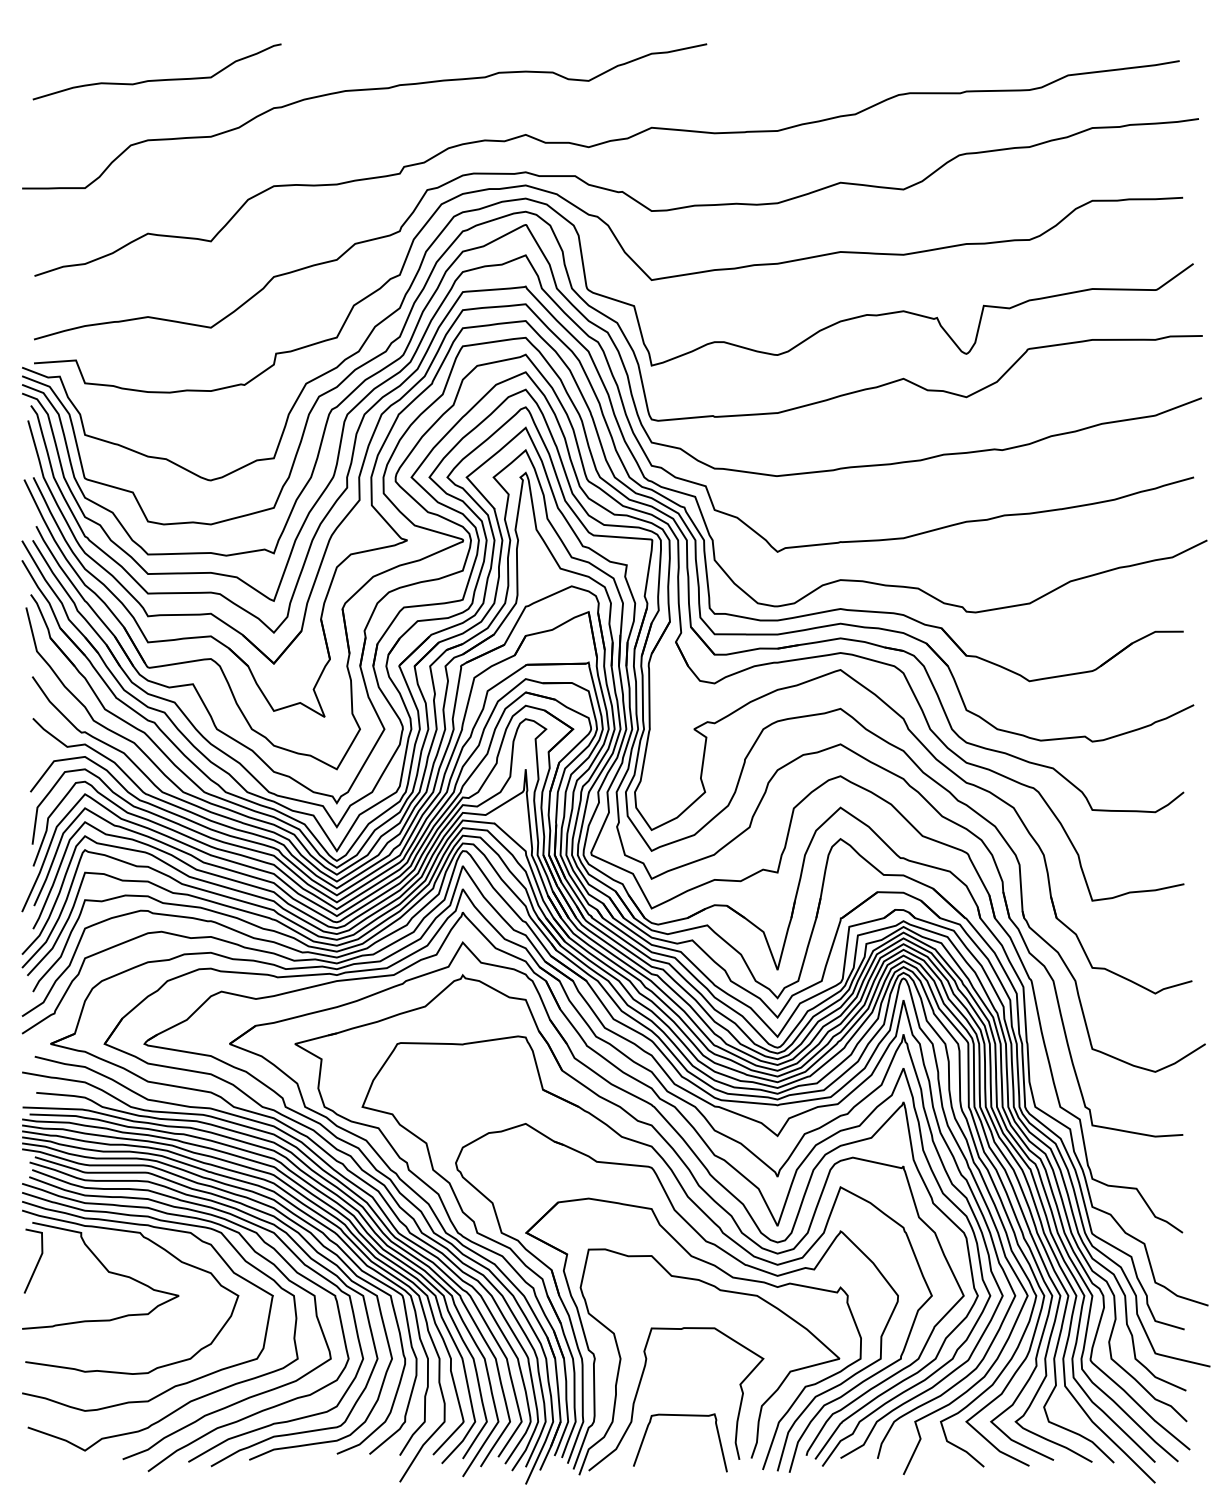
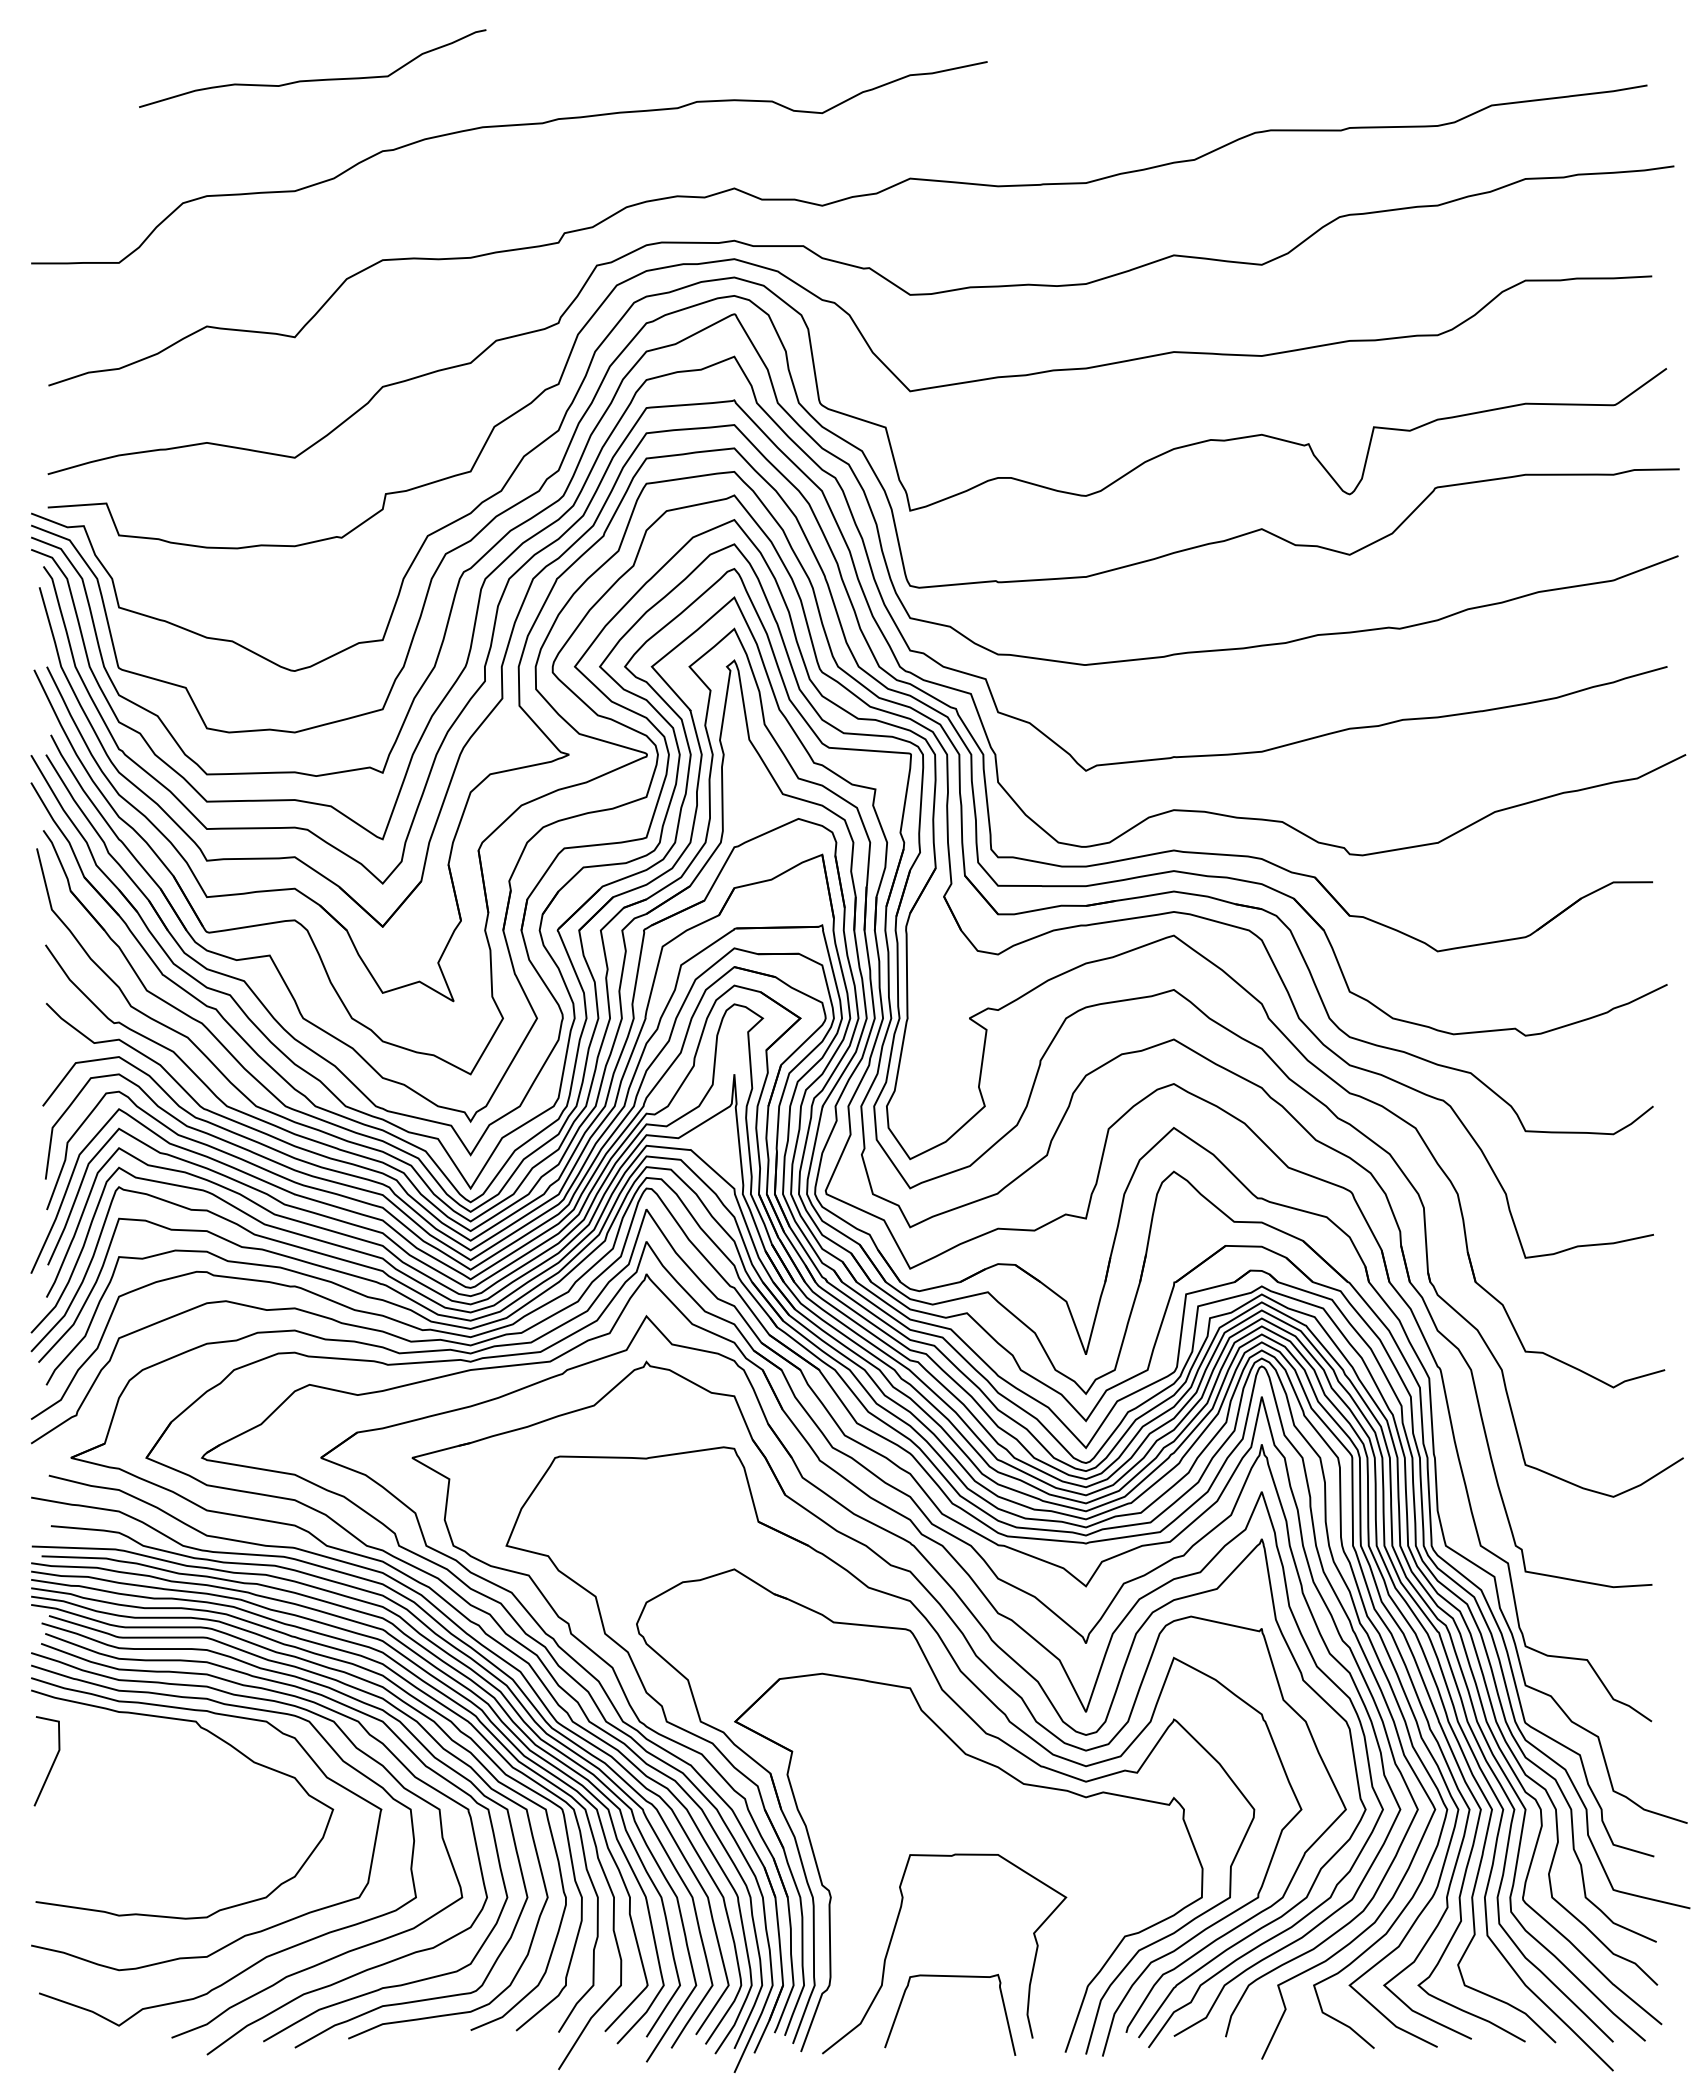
curve: (157, 79) -> (312, 79), moved
curve: (106, 1270) -> (148, 1773), removed
curve: (761, 1405) -> (1063, 1962), removed

